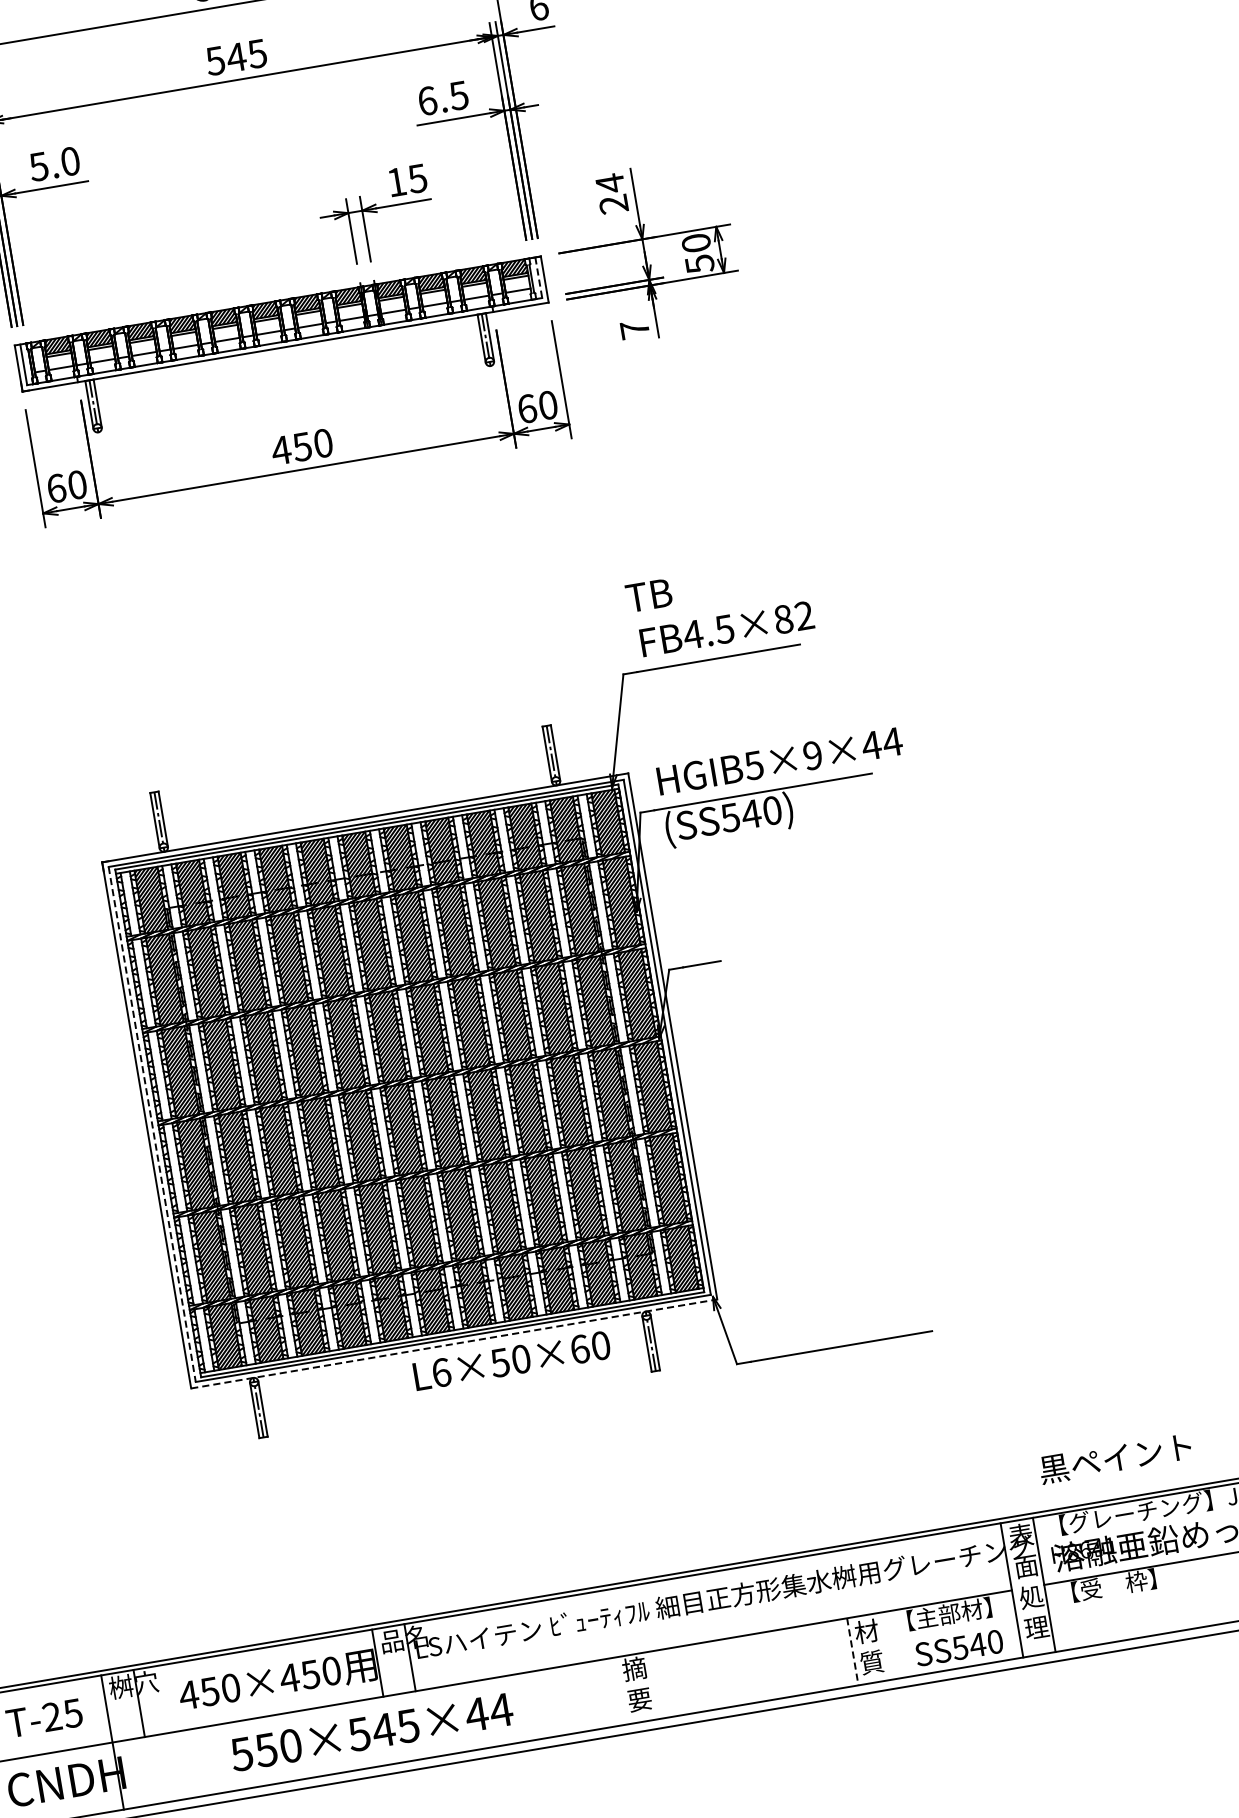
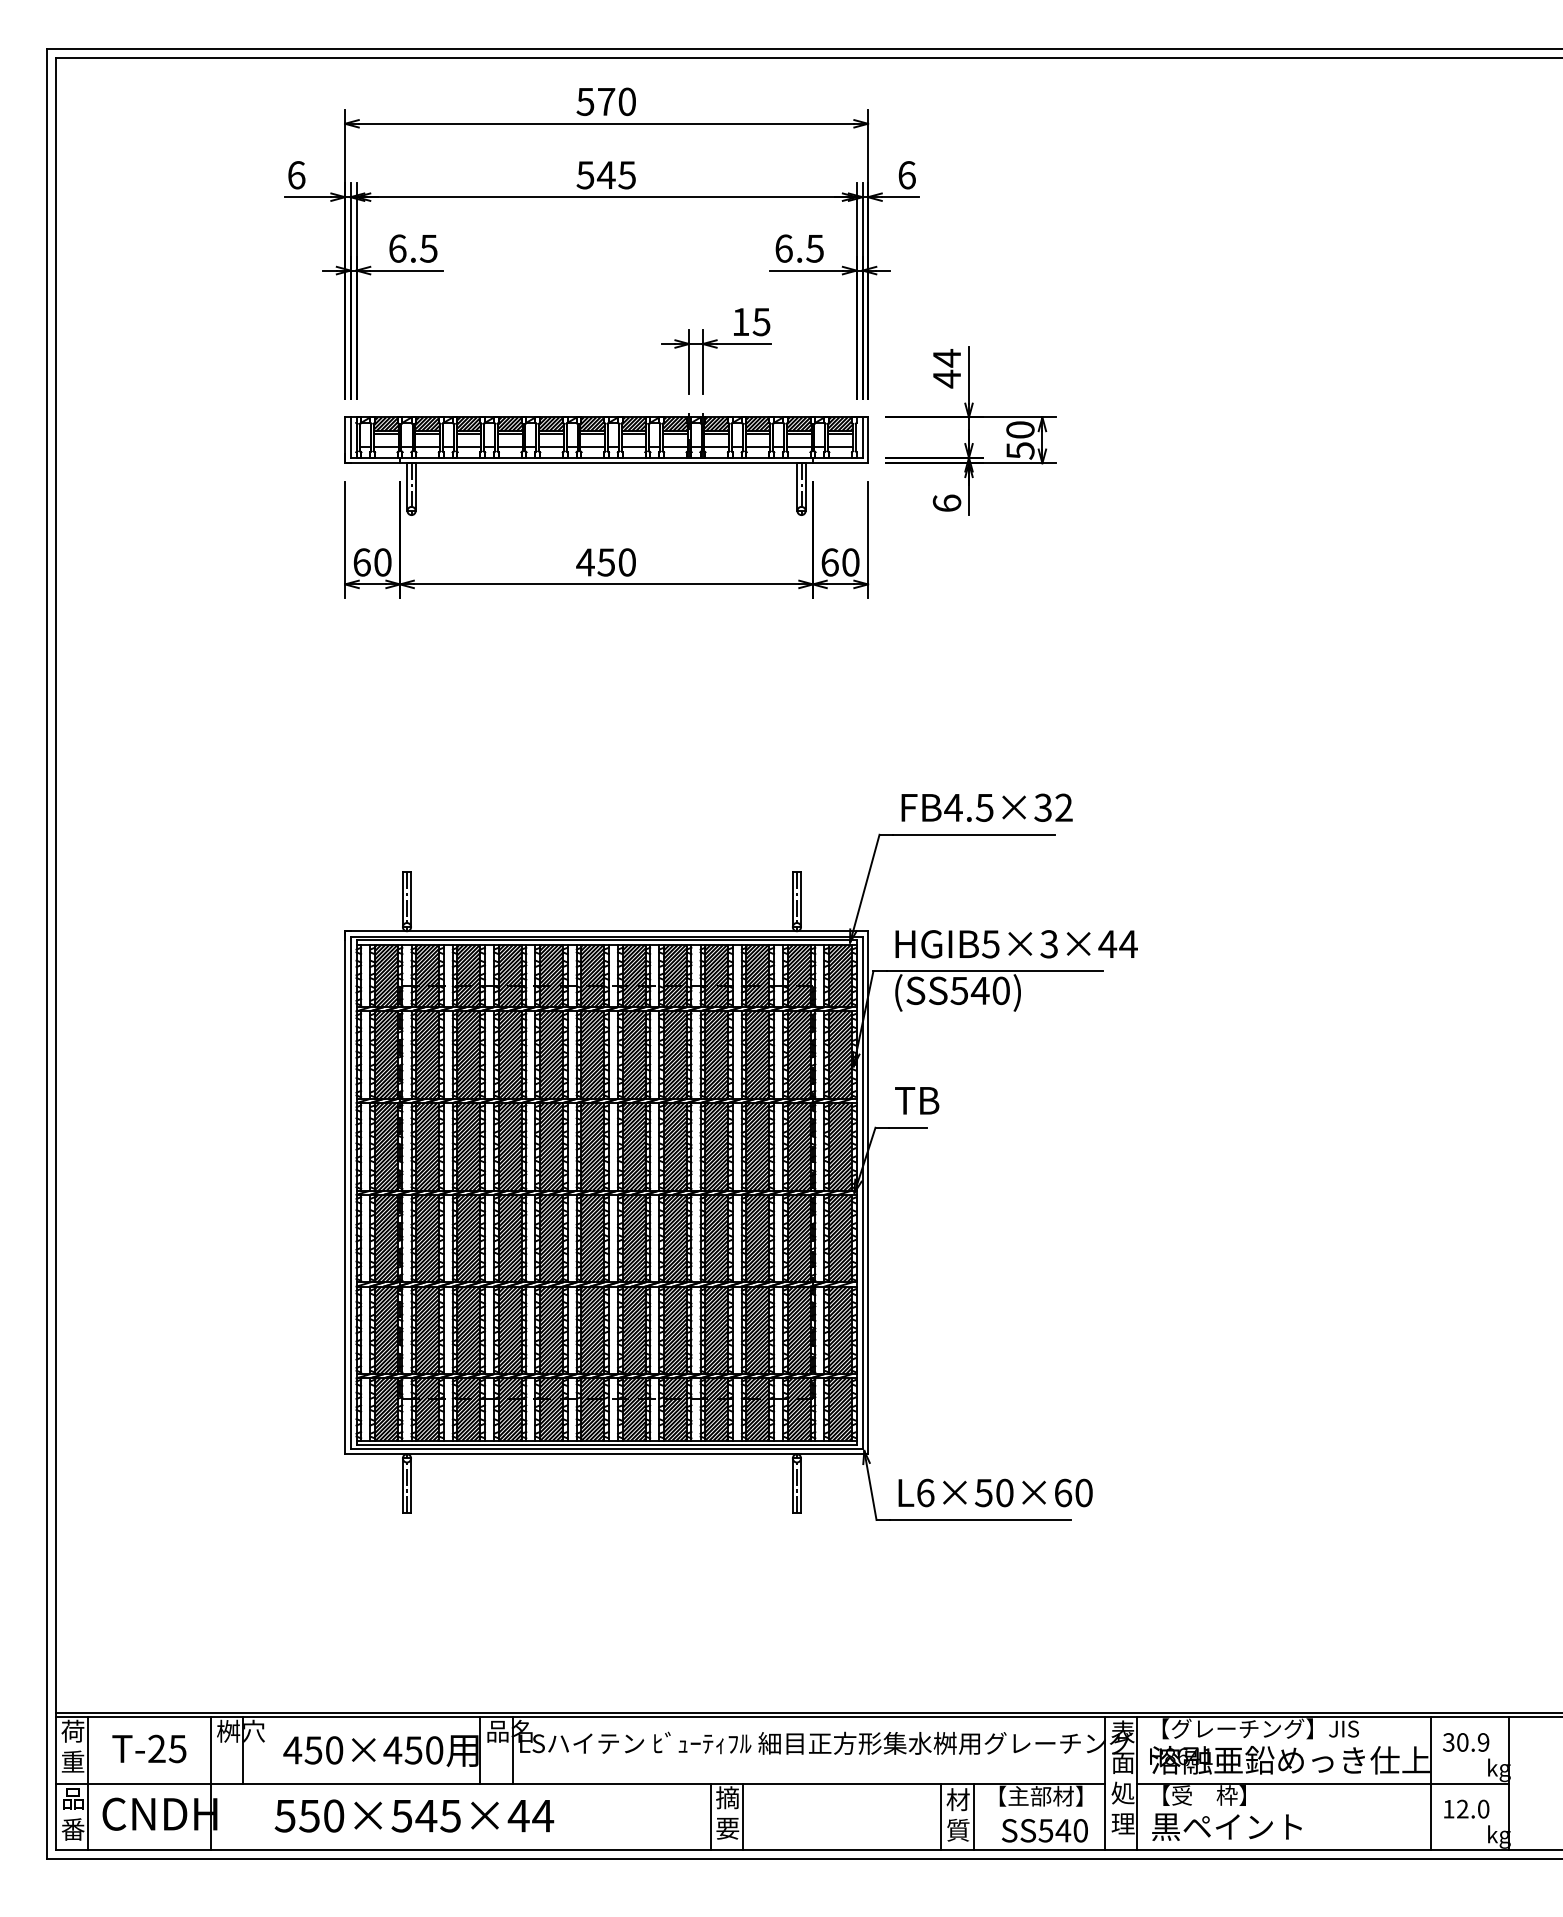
text: (53, 164) -> (412, 248), 5.0 -> 6.5
text: (613, 204) -> (946, 378), 24 -> 44
line: (538, 278) -> (862, 438), dashed -> solid
text: (634, 328) -> (946, 502), 7 -> 6
text: (649, 595) -> (917, 1100), moved
text: (782, 619) -> (1042, 807), FB4.5×82 -> FB4.5×32
text: (812, 756) -> (1048, 944), HGIB5×9×44 -> HGIB5×3×44
line: (152, 1124) -> (350, 1192), dashed -> solid
line: (454, 1344) -> (606, 1454), dashed -> solid
text: (511, 1360) -> (995, 1492), moved
text: (1114, 1458) -> (1226, 1826), moved
line: (884, 1645) -> (973, 1816), added
line: (852, 1652) -> (941, 1817), dashed -> solid
line: (653, 1685) -> (743, 1816), added
line: (621, 1690) -> (711, 1816), added
text: (371, 1731) -> (414, 1815), moved

